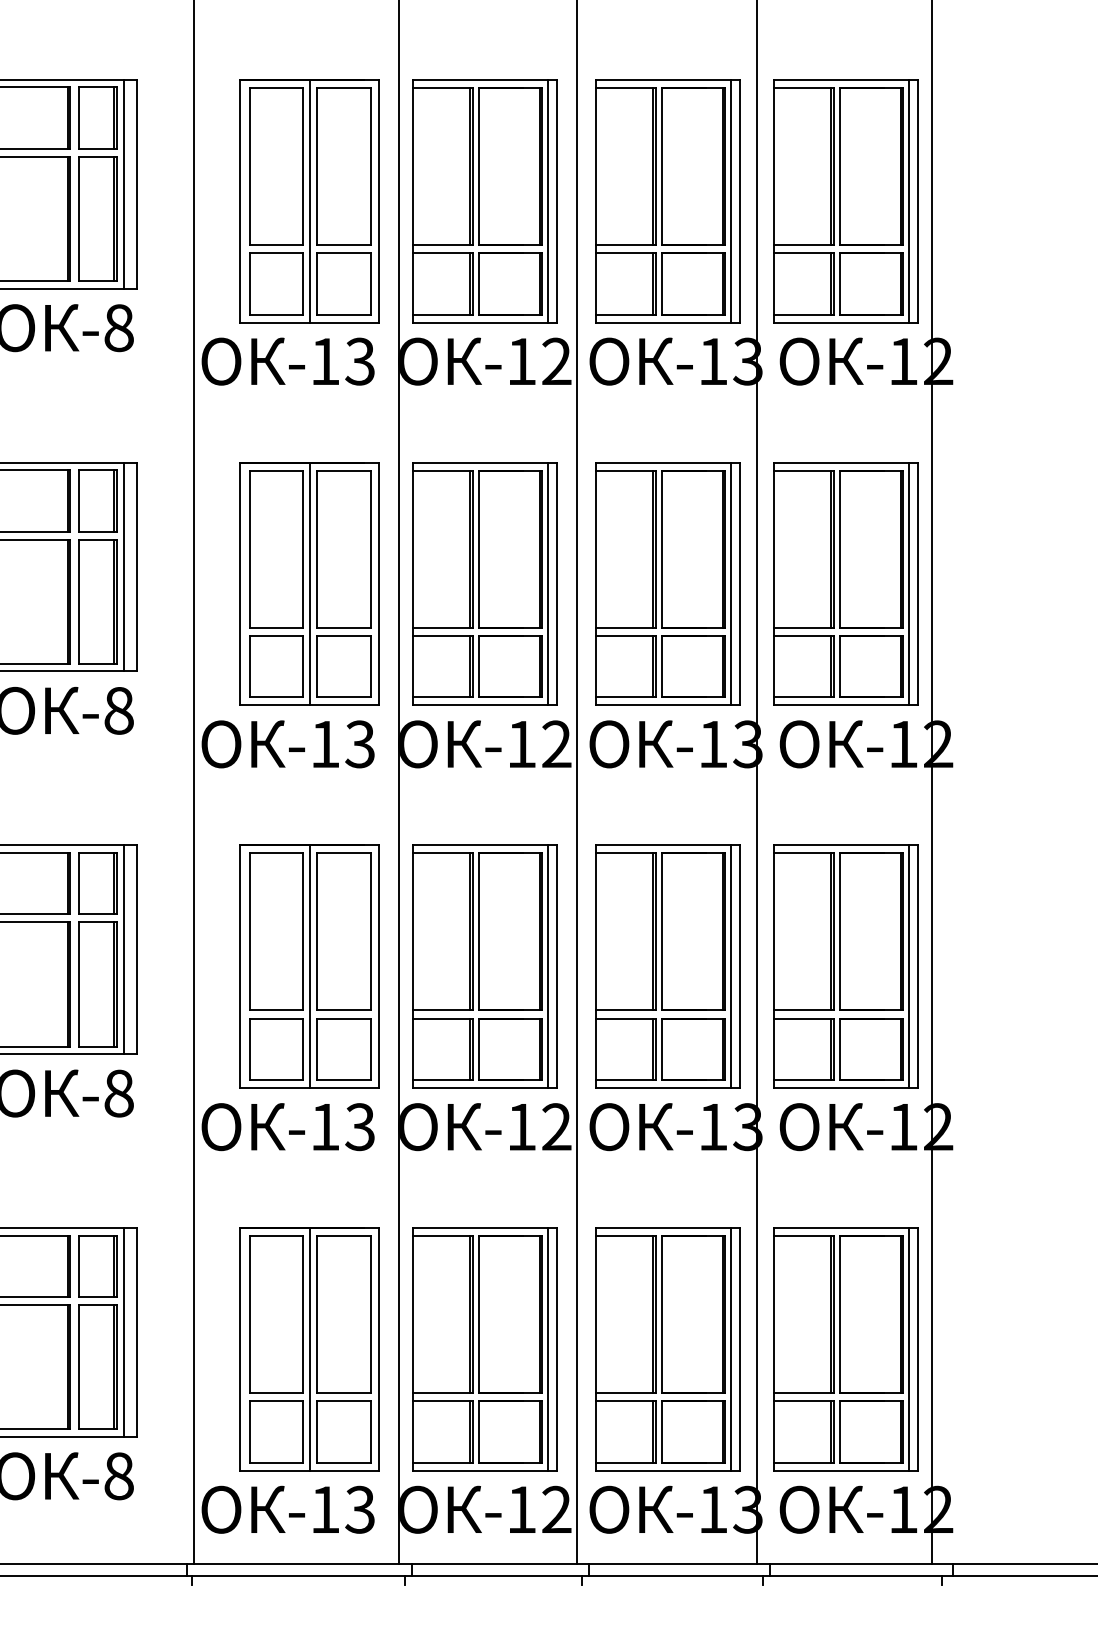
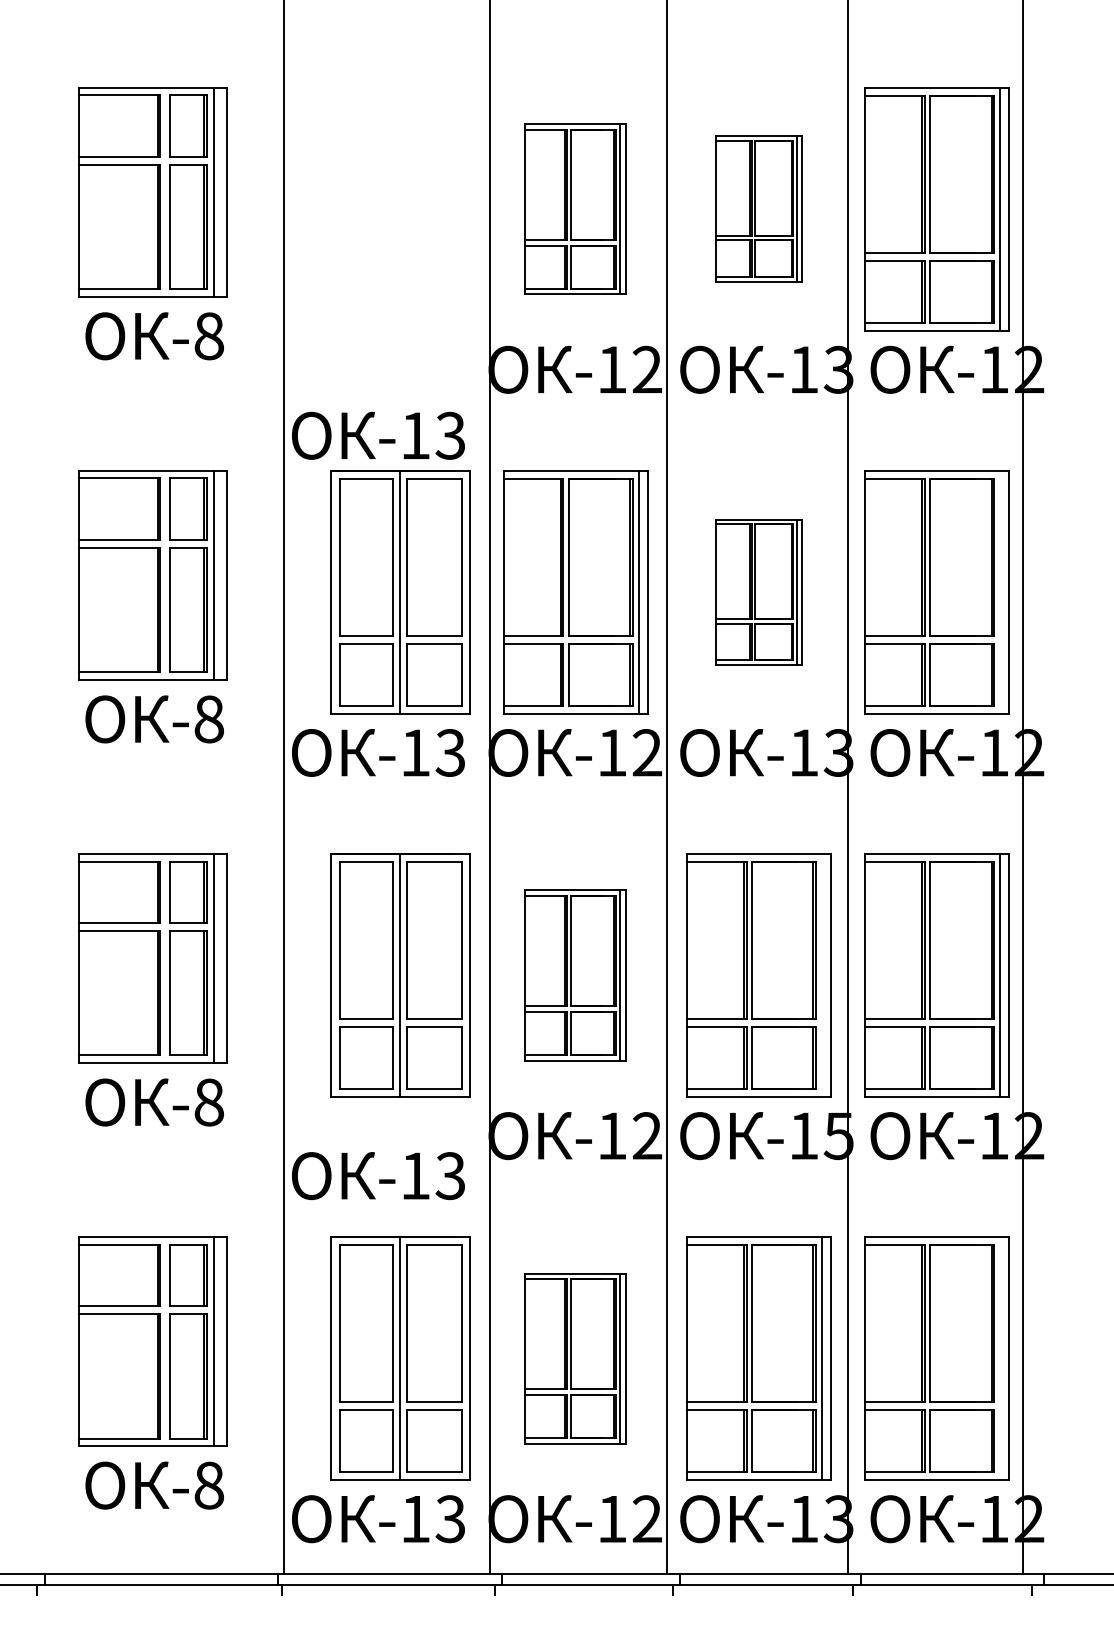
part: (310, 201) -> (400, 209), removed
part: (485, 201) -> (575, 209), size x0.7
part: (667, 201) -> (758, 209), size x0.6
text: (288, 361) -> (378, 435), moved
line: (908, 583) -> (999, 591), removed
part: (667, 584) -> (758, 592), size x0.6
part: (485, 966) -> (575, 975), size x0.7
line: (730, 966) -> (821, 975), removed
text: (747, 1126) -> (838, 1135), -13 -> -15
text: (288, 1127) -> (378, 1176), moved
part: (485, 1349) -> (575, 1358), size x0.7
line: (908, 1349) -> (999, 1358), removed

